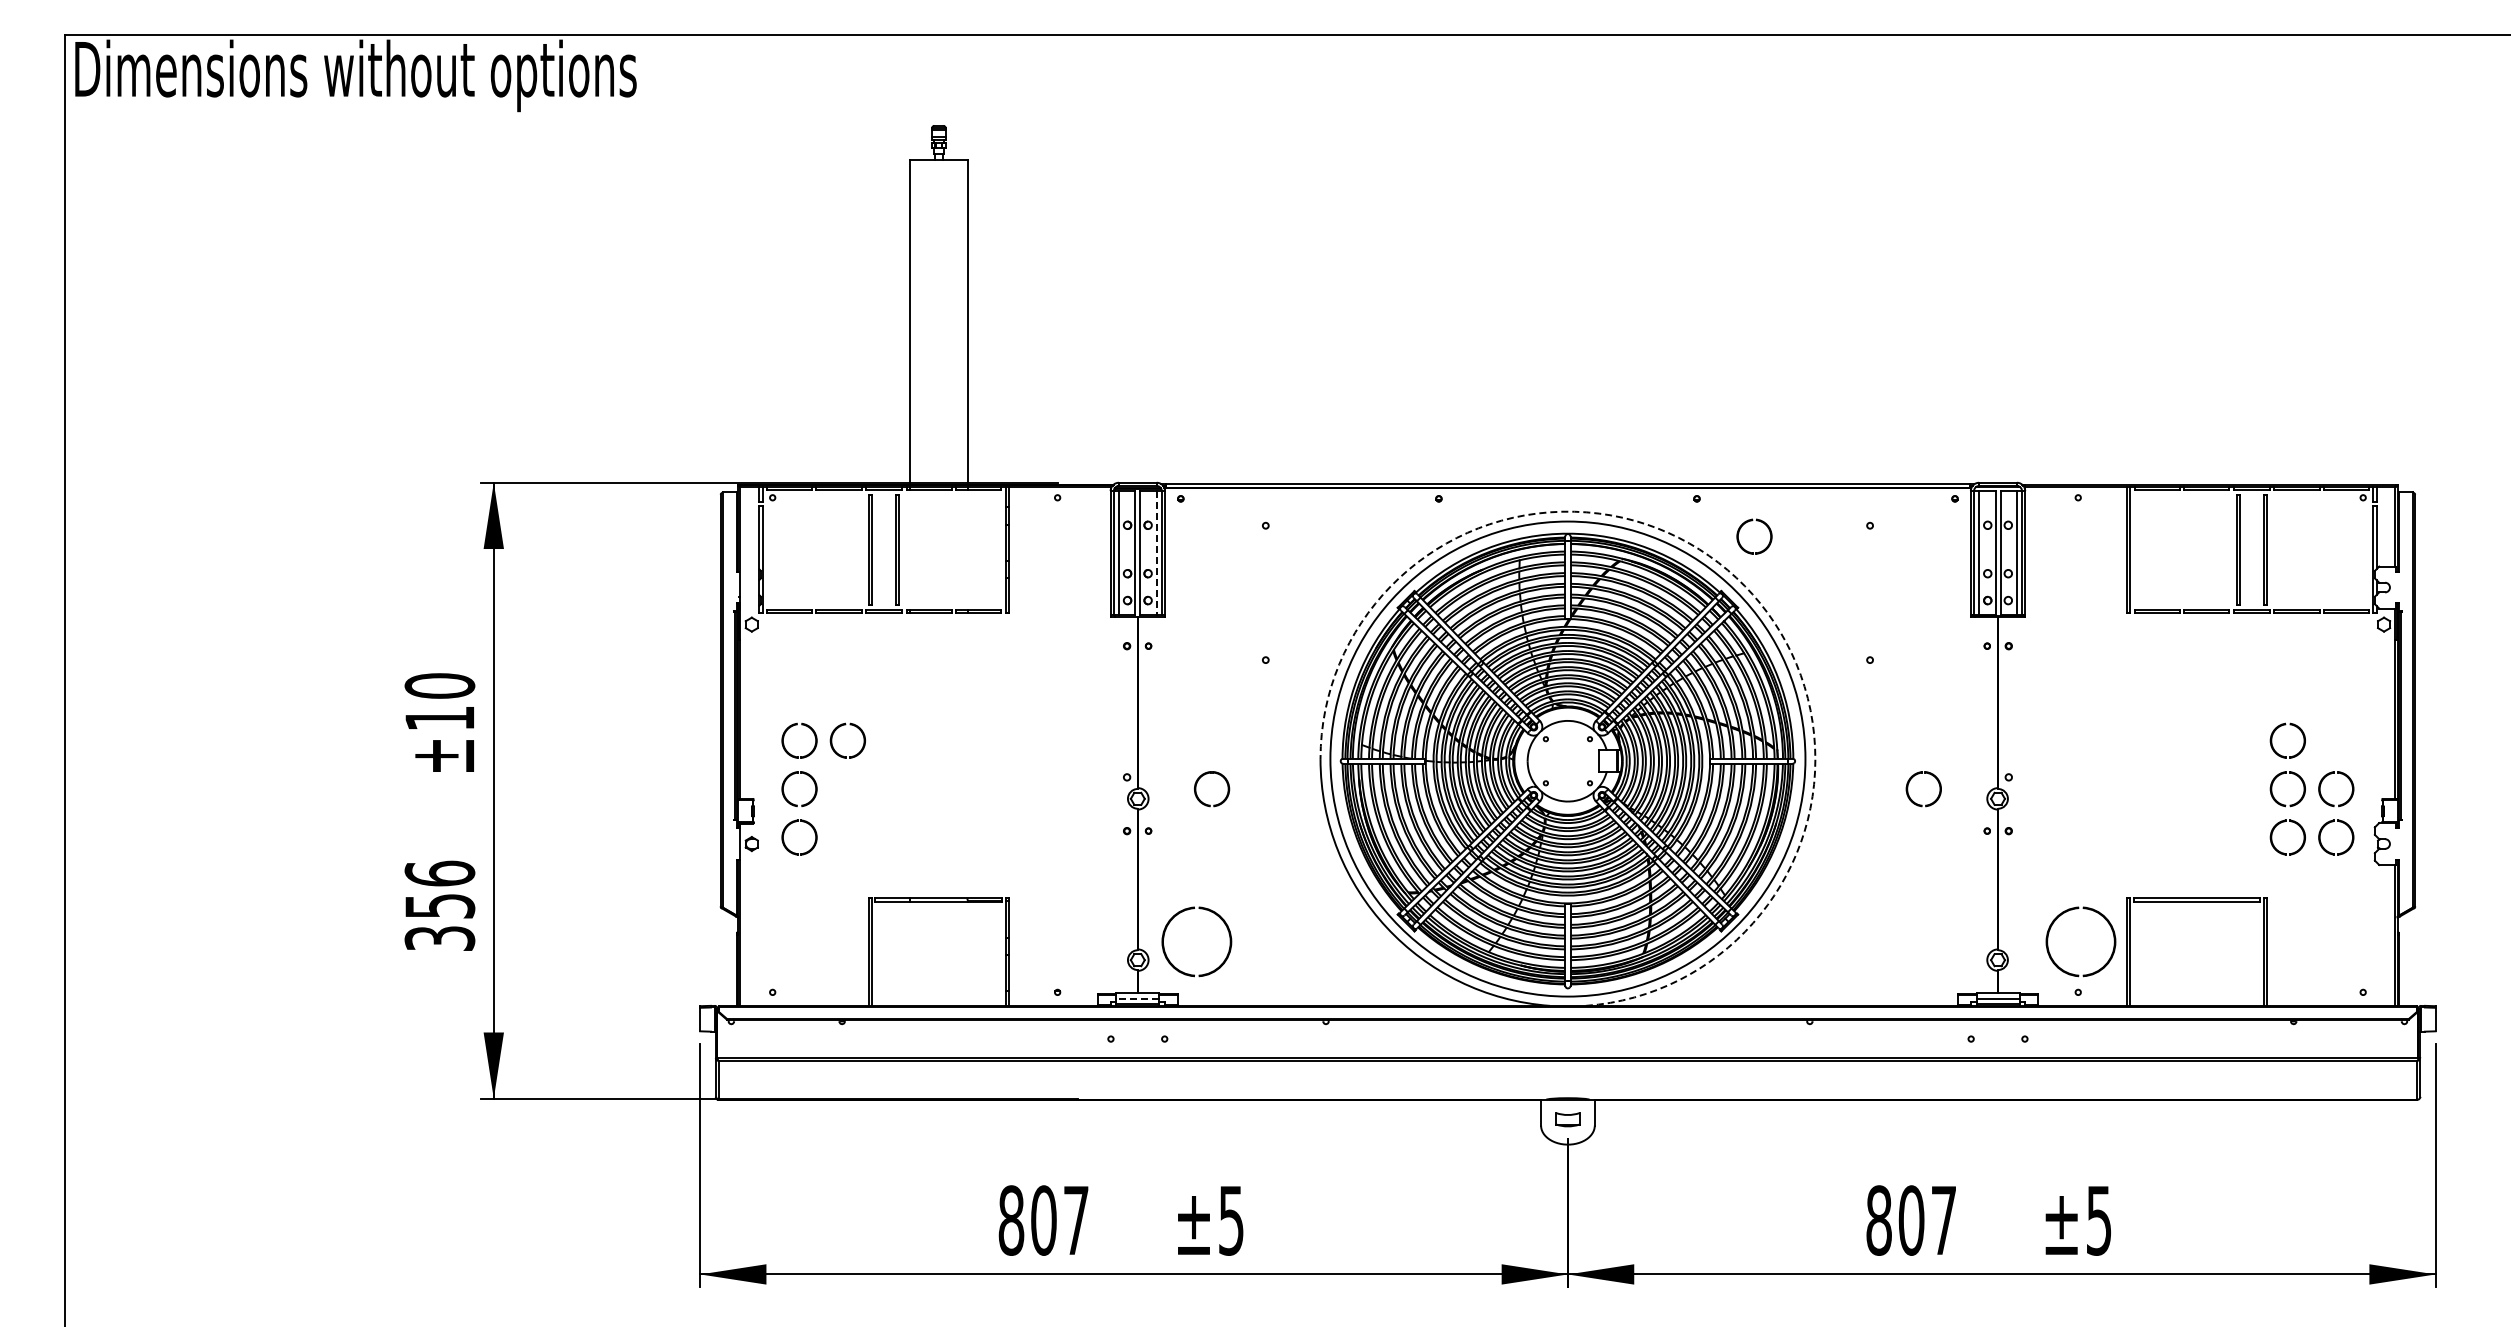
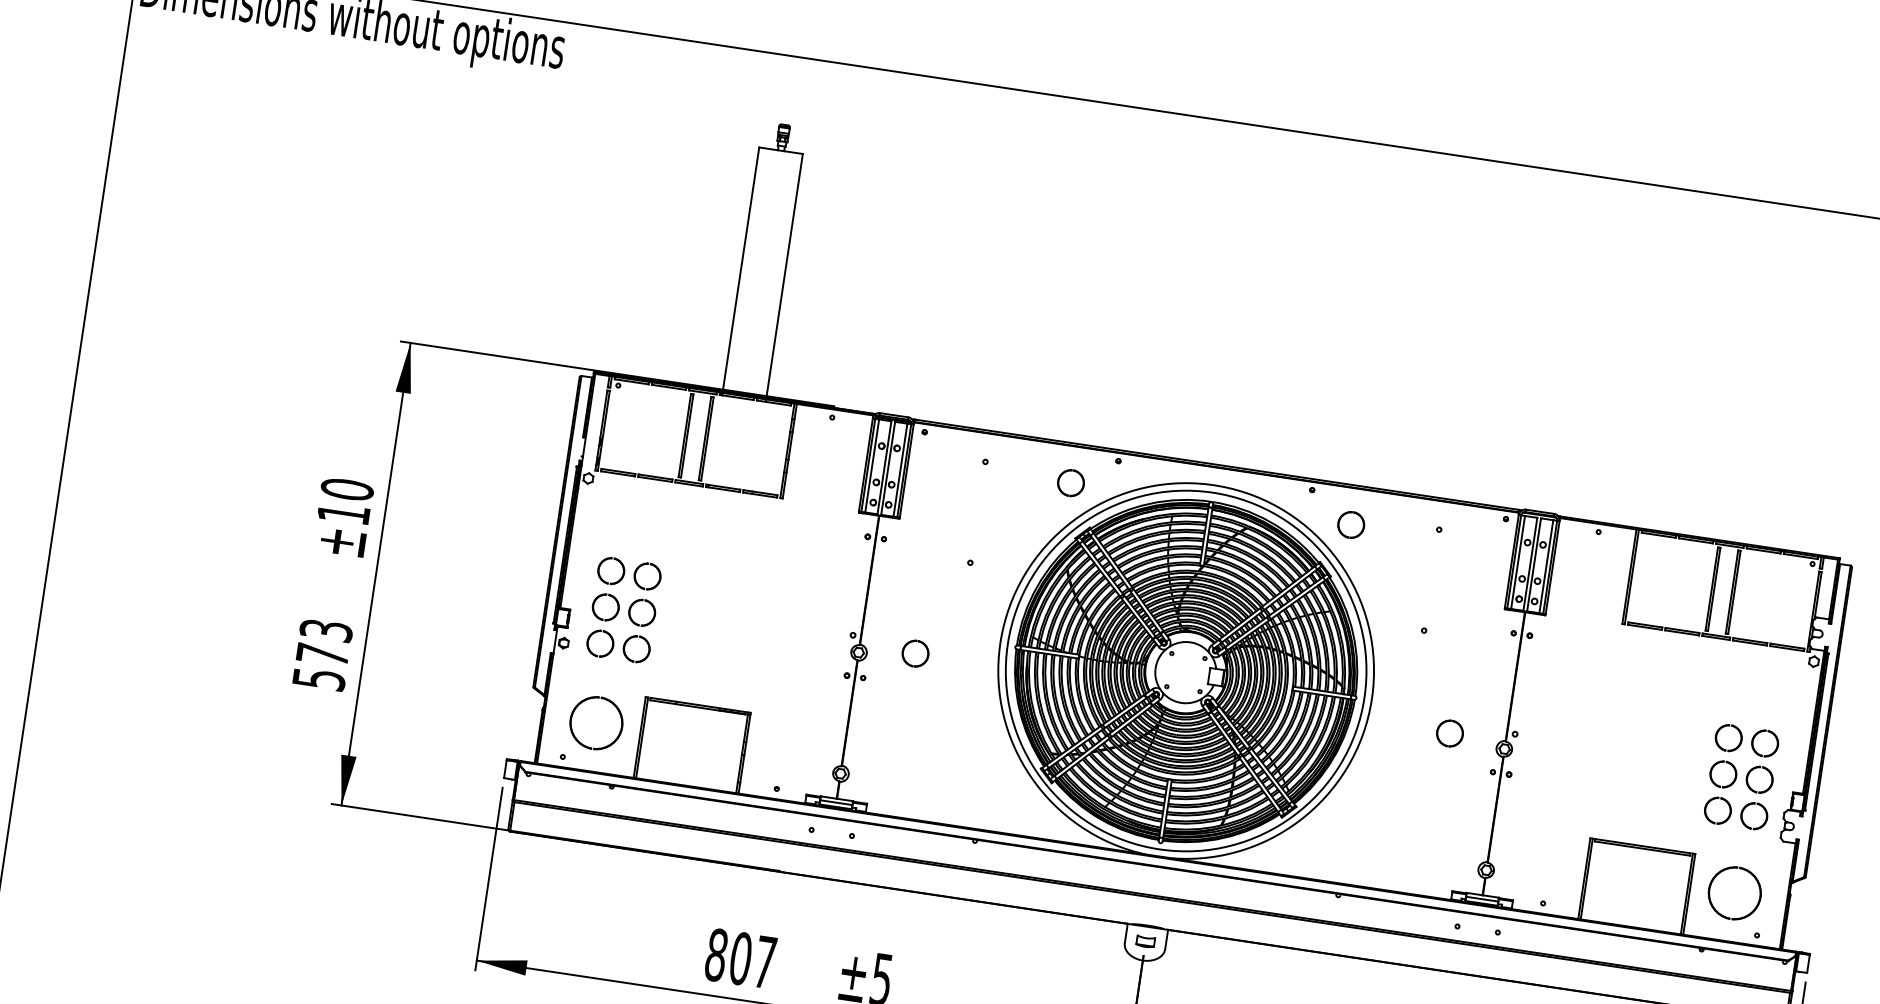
part: (1379, 521) -> (1071, 471), added
line: (1156, 553) -> (900, 470), dashed -> solid
arc: (1736, 577) -> (1333, 553), dashed -> solid
part: (2345, 728) -> (1773, 735), added
part: (833, 794) -> (630, 615), added
part: (833, 832) -> (626, 643), added
text: (439, 905) -> (322, 654), 356 -> 573
part: (1188, 910) -> (593, 698), moved
part: (2057, 919) -> (1719, 873), moved
line: (1137, 998) -> (836, 802), dashed -> solid

